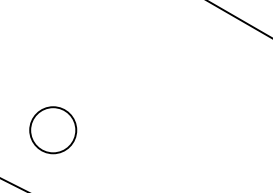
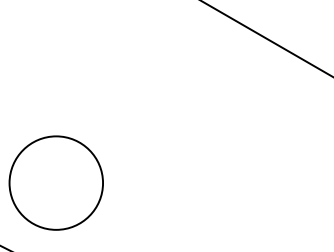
circle: (53, 129) -> (56, 182), size x1.67

